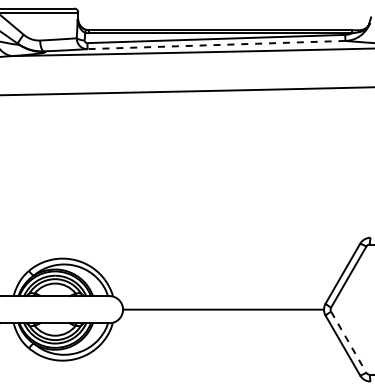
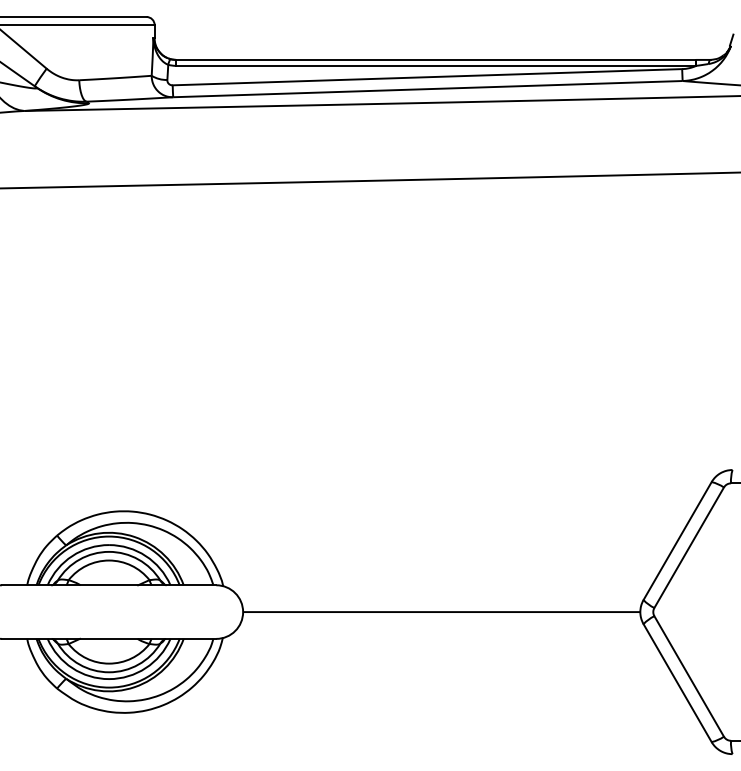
line: (218, 44) -> (431, 88), dashed -> solid
line: (348, 342) -> (688, 677), dashed -> solid

